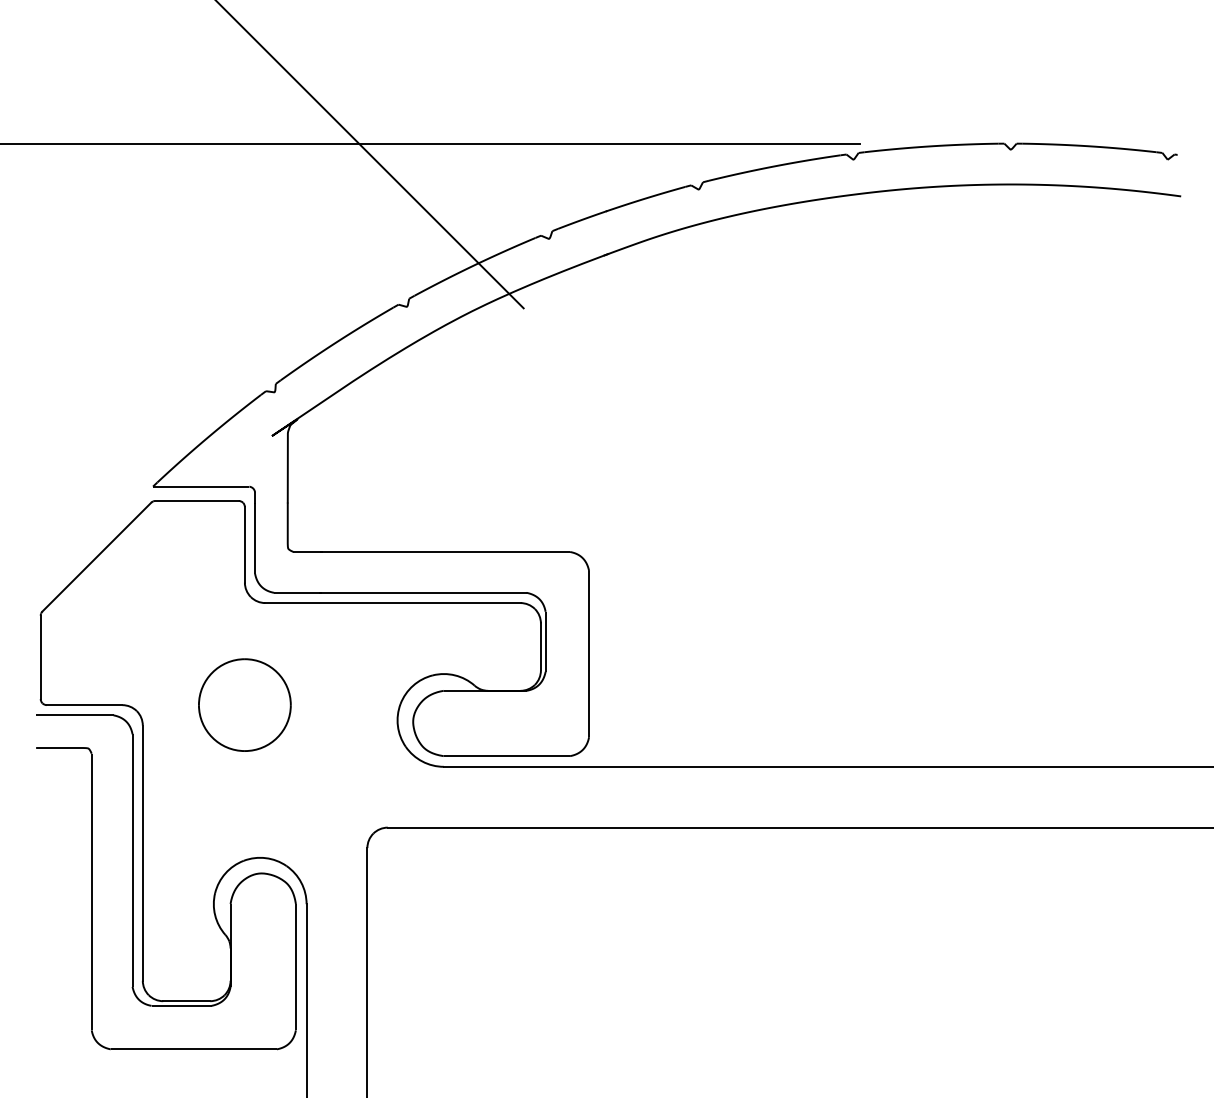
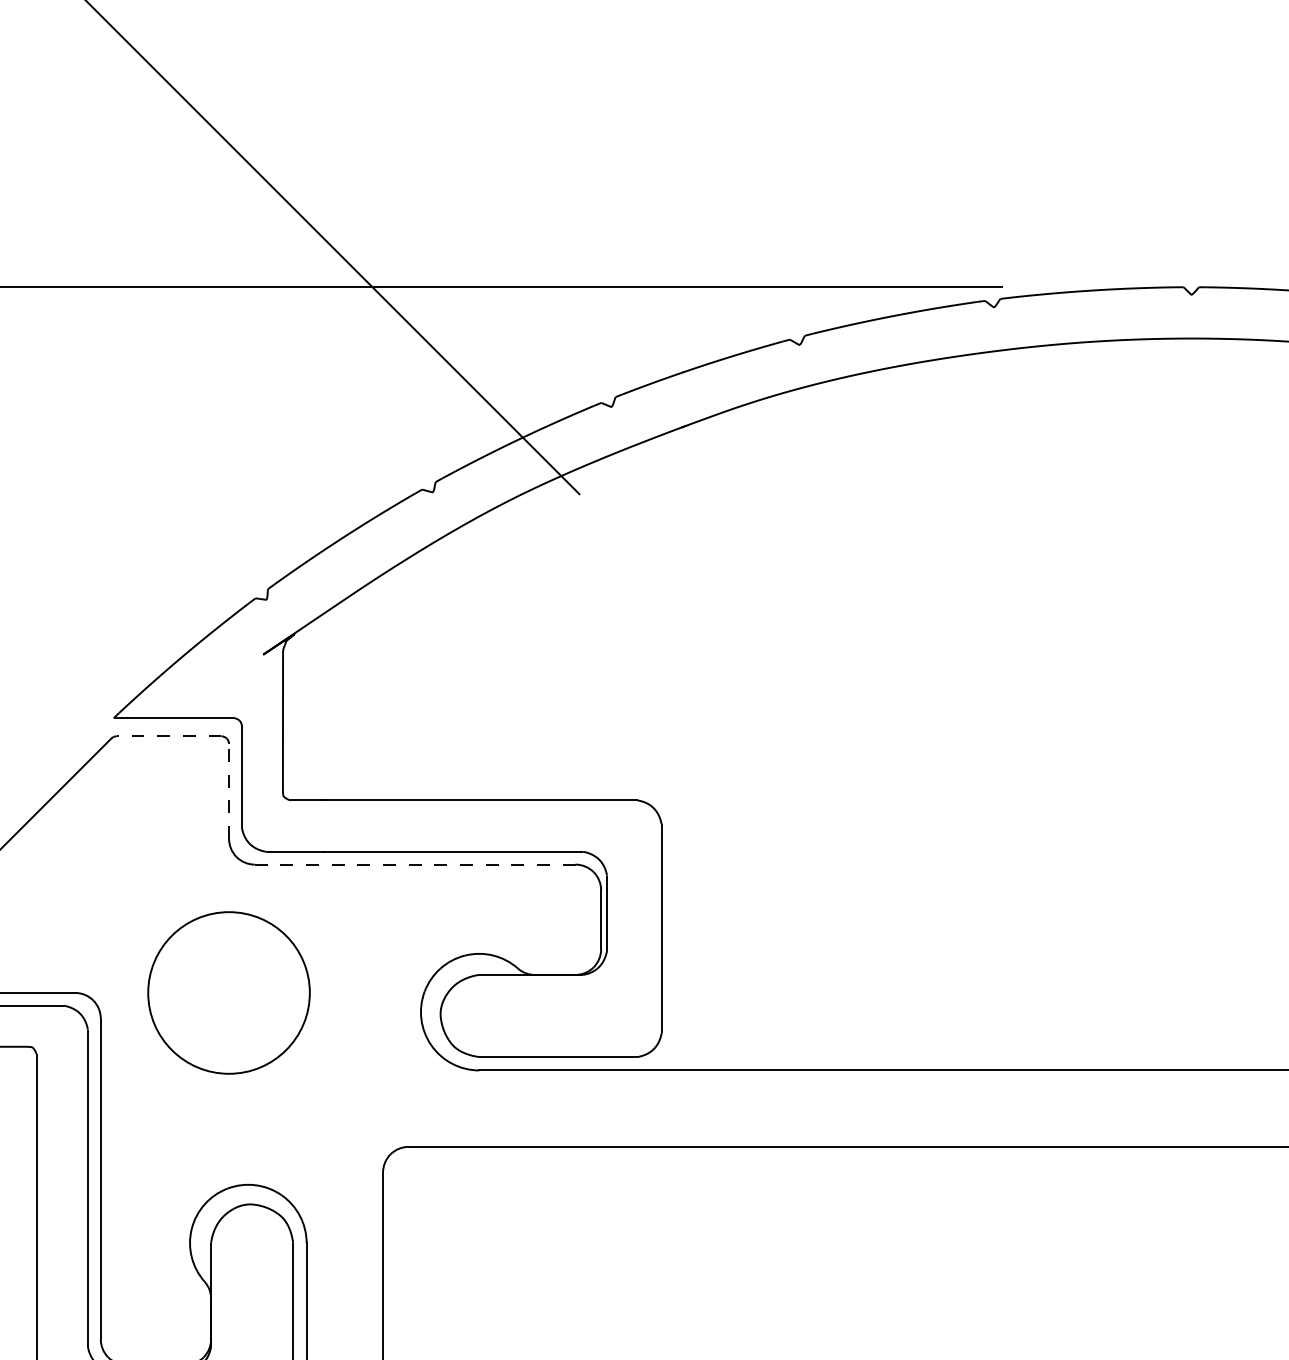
line: (197, 500) -> (169, 735), solid -> dashed
line: (244, 544) -> (228, 791), solid -> dashed
line: (392, 603) -> (414, 865), solid -> dashed
part: (244, 704) -> (228, 992), size x1.4

